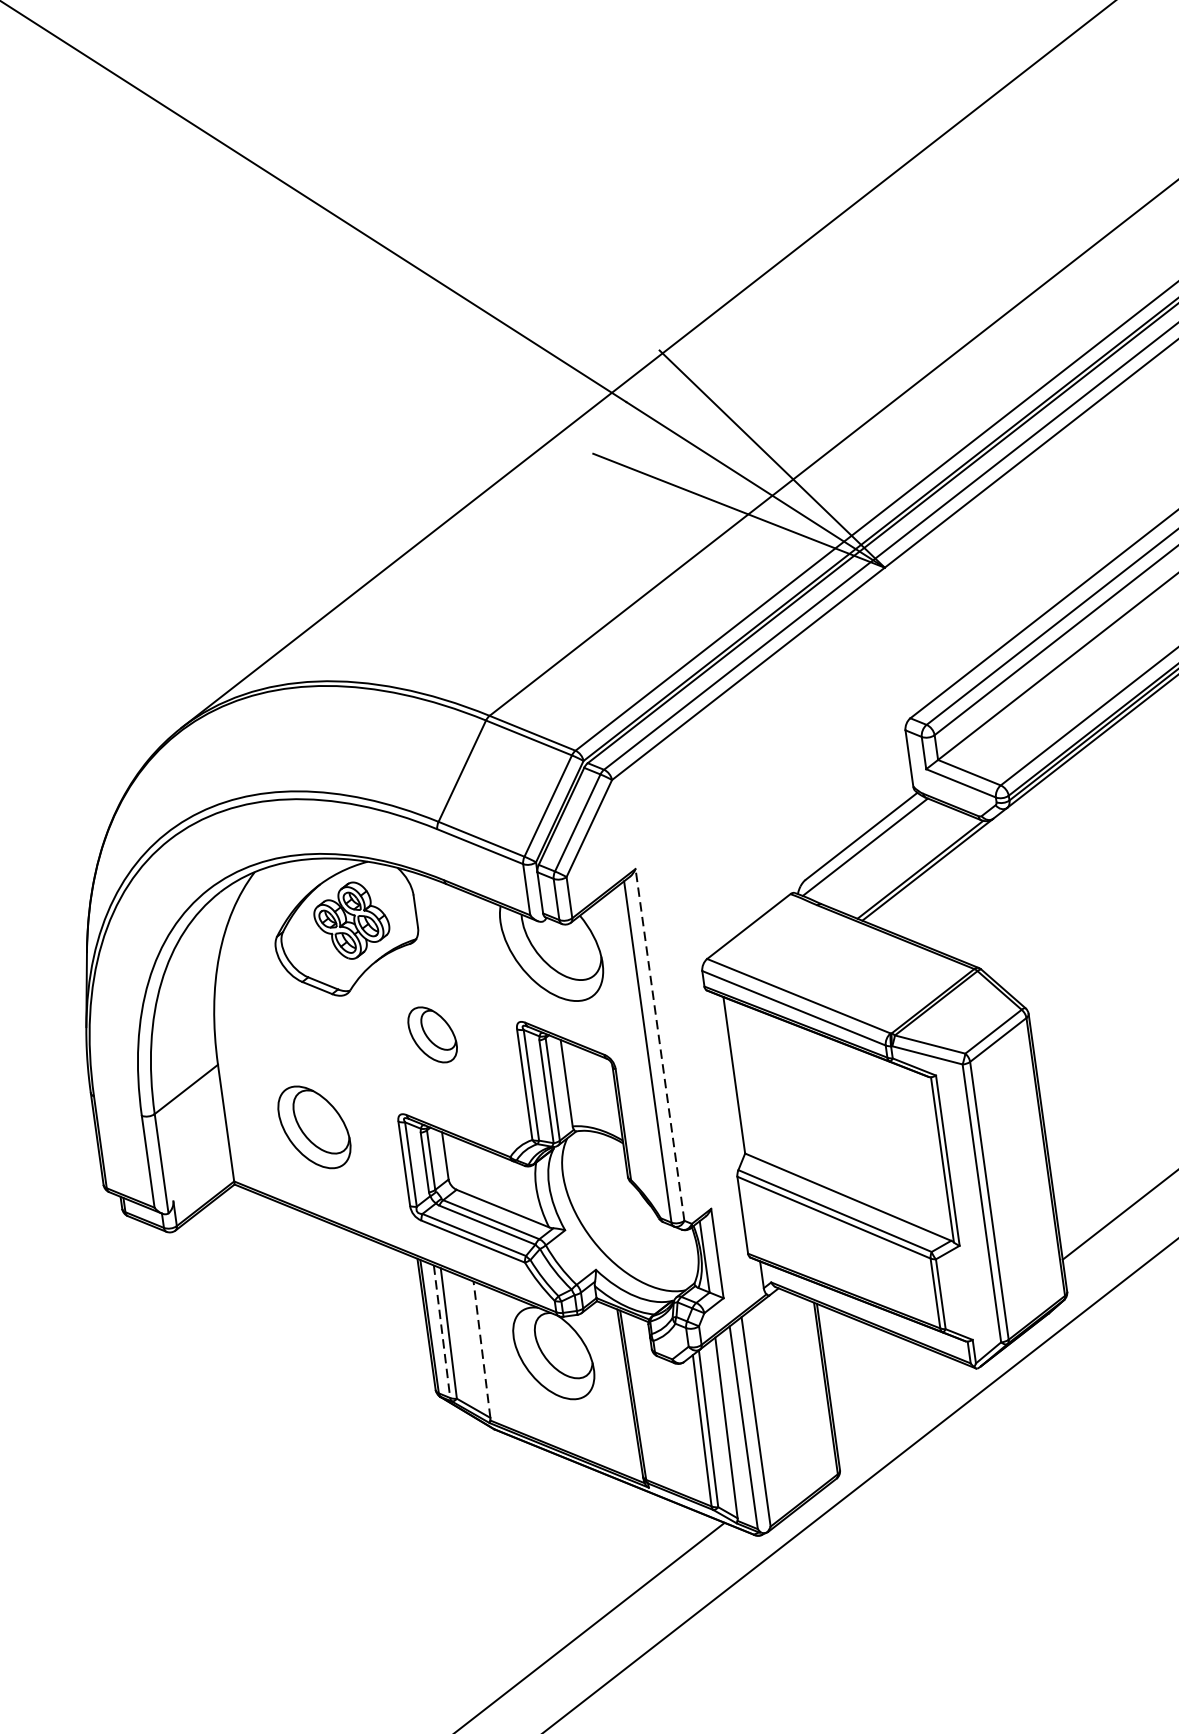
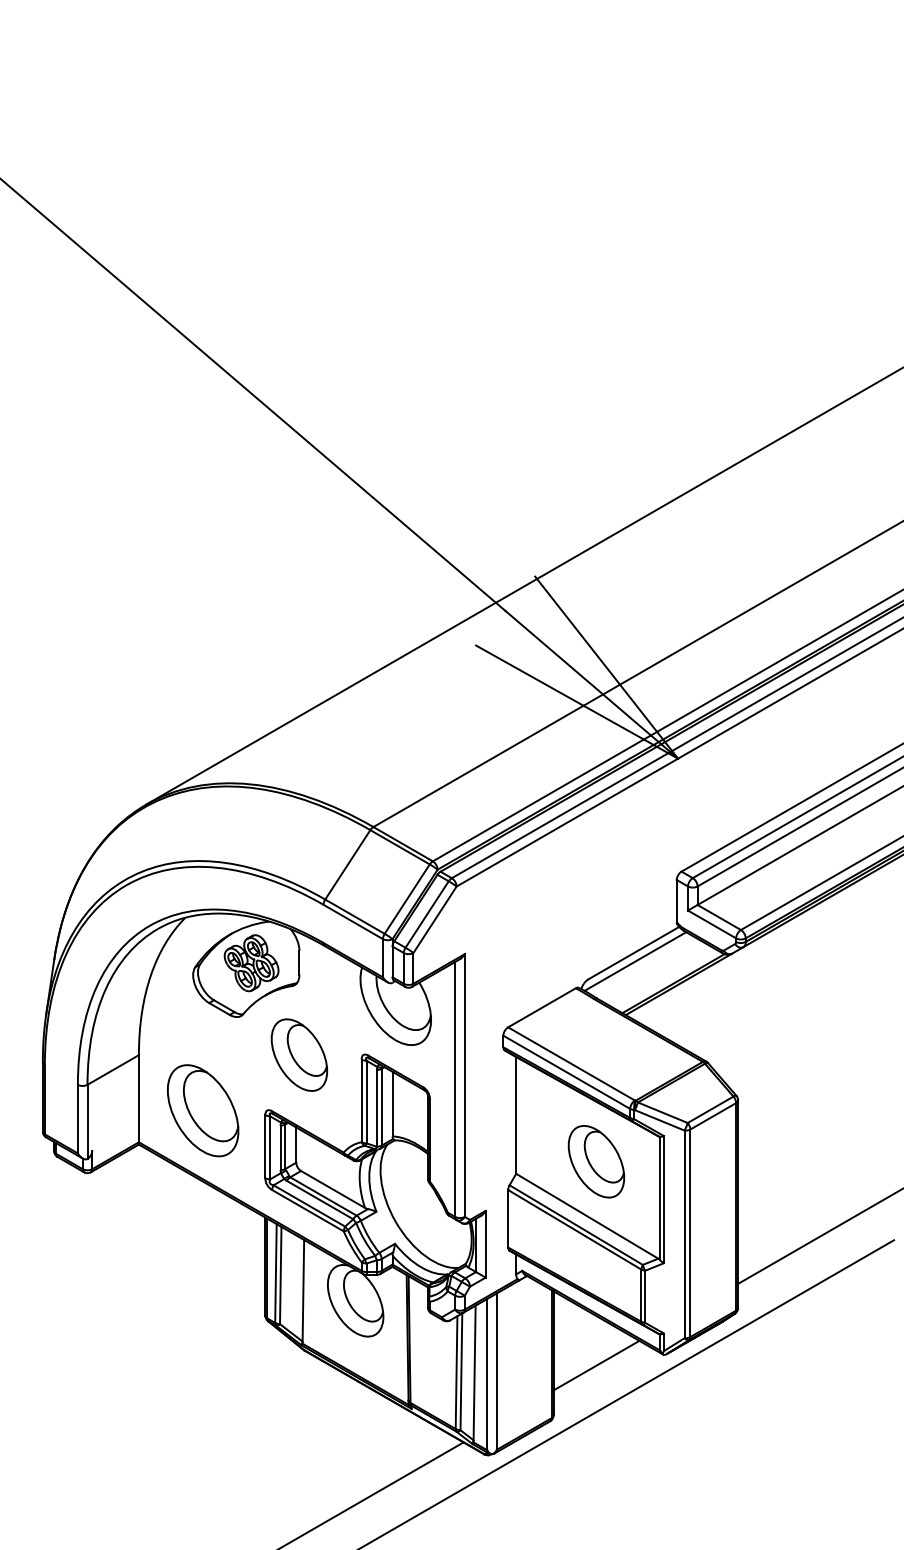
part: (431, 1034) -> (298, 1054), size x1.67
line: (659, 1044) -> (464, 1085), dashed -> solid
part: (850, 1122) -> (596, 1161), added
part: (314, 1126) -> (203, 1110), size x1.43
line: (441, 1333) -> (275, 1274), dashed -> solid
line: (482, 1349) -> (303, 1290), dashed -> solid
line: (888, 1395) -> (596, 1365), added

